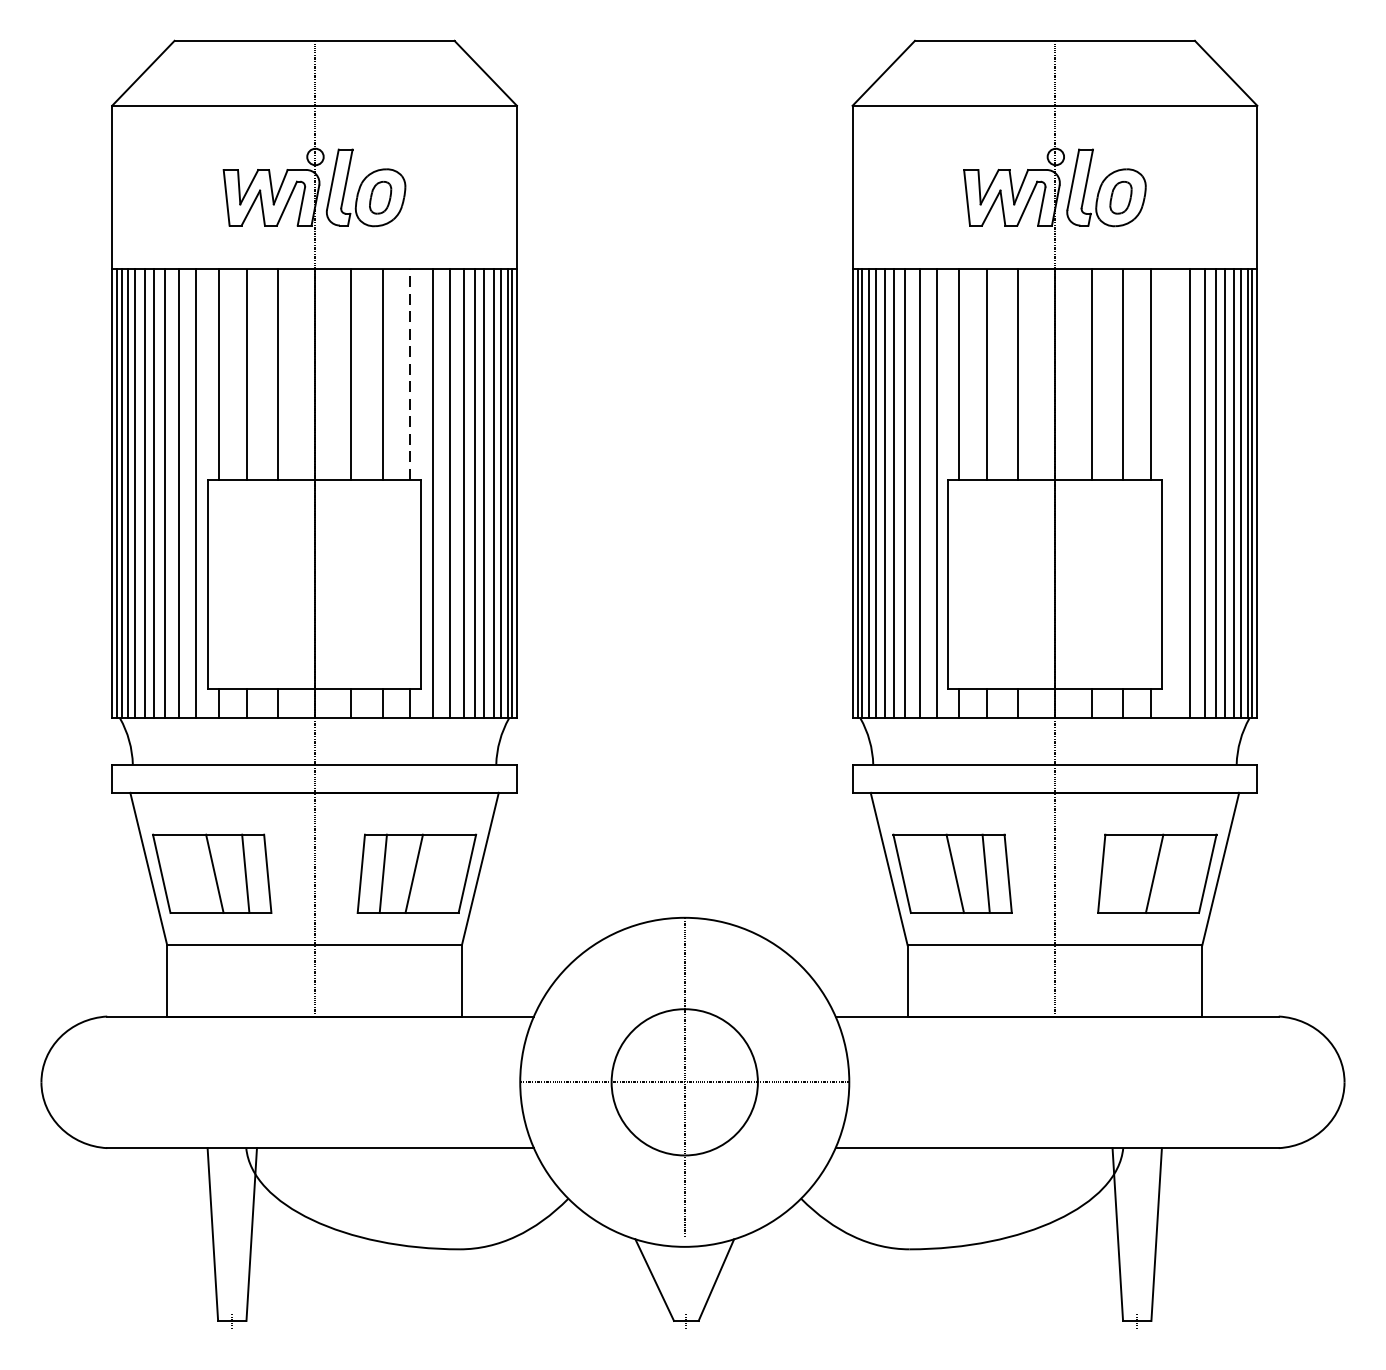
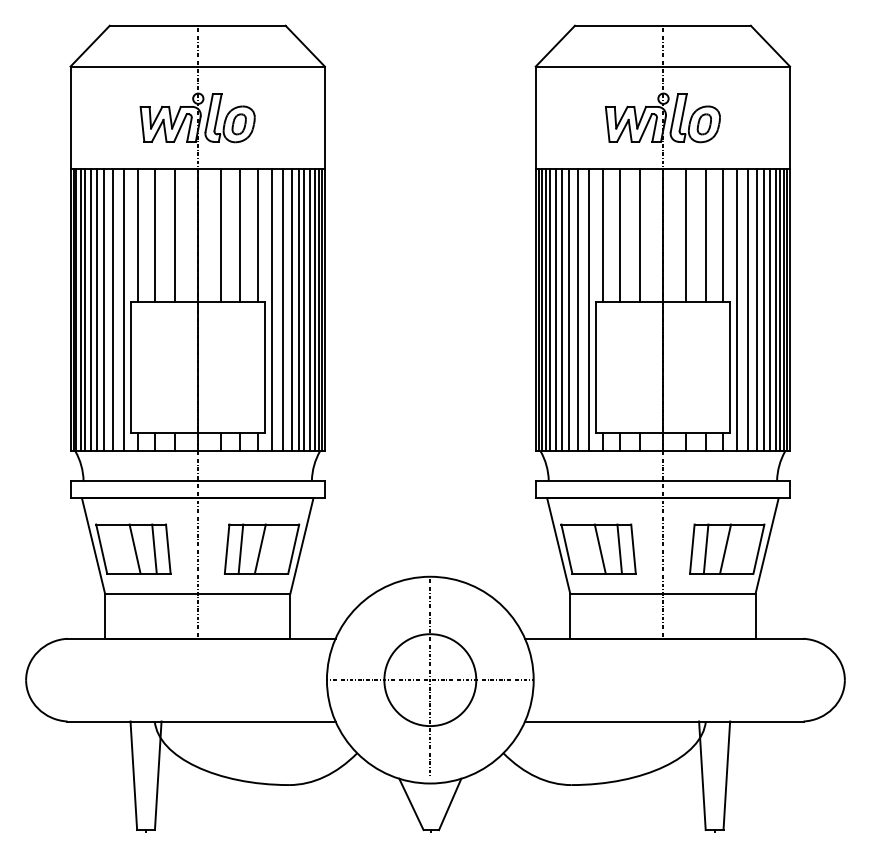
line: (409, 373) -> (257, 234), dashed -> solid
line: (1173, 494) -> (737, 310), added
line: (1122, 872) -> (705, 548), added

